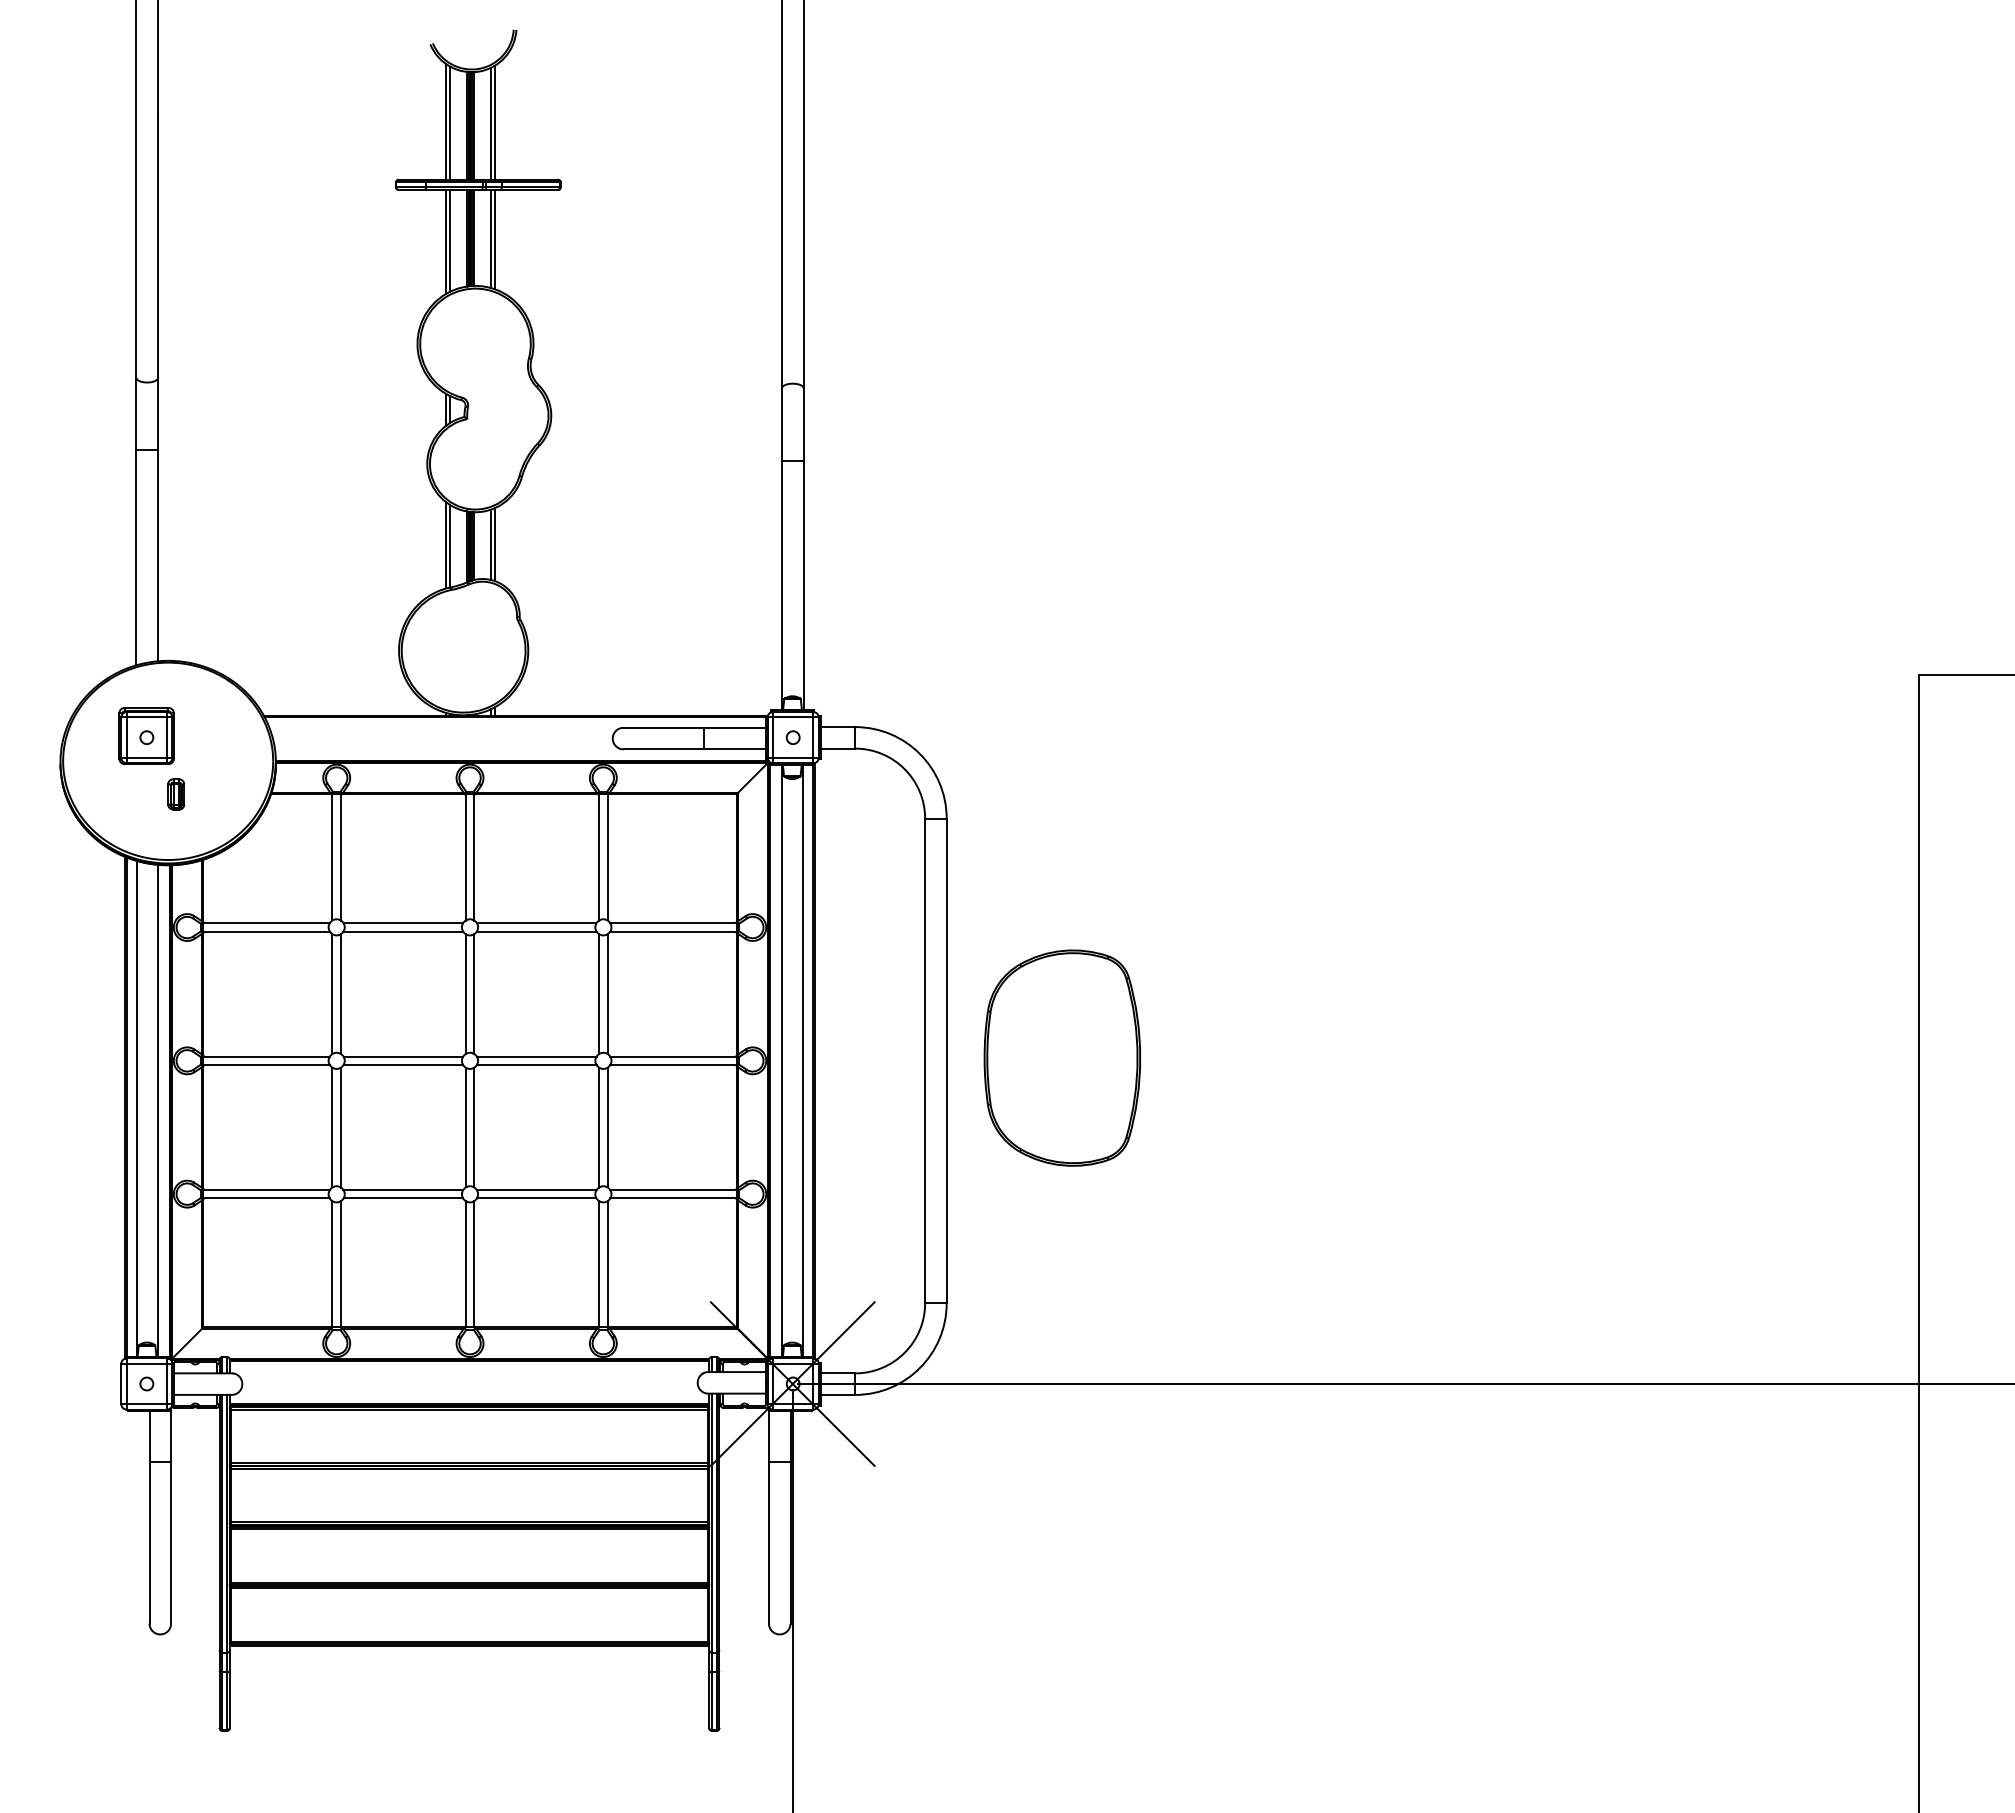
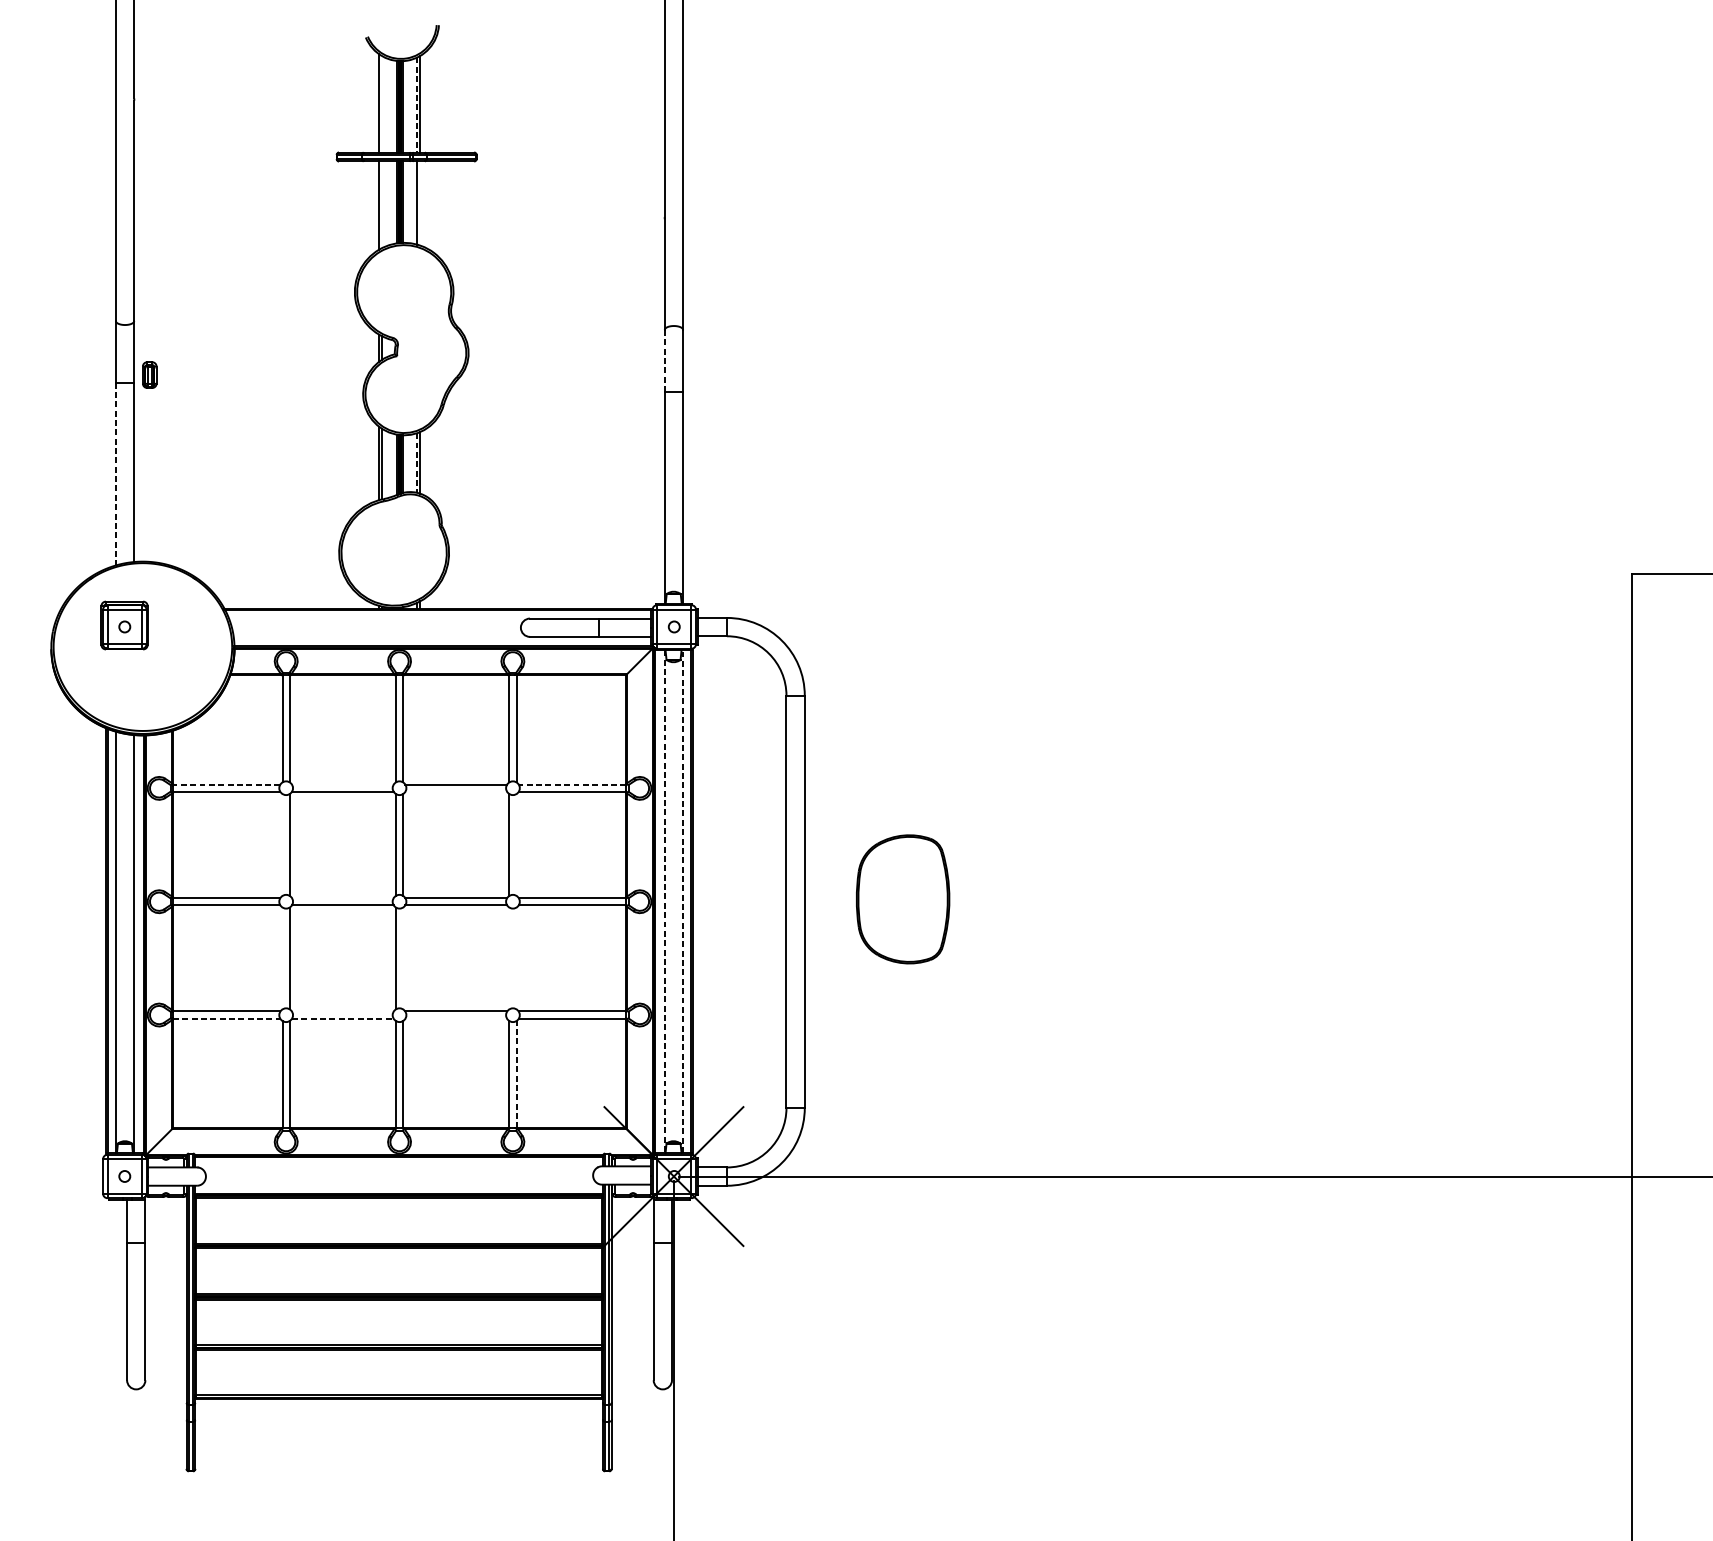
line: (449, 122) -> (382, 103), removed
line: (490, 123) -> (416, 104), solid -> dashed
line: (494, 239) -> (420, 203), removed
line: (449, 240) -> (382, 204), removed
line: (782, 425) -> (665, 361), solid -> dashed
line: (490, 545) -> (416, 463), solid -> dashed
line: (136, 557) -> (115, 473), solid -> dashed
part: (176, 794) -> (149, 375), moved
line: (266, 923) -> (226, 784), solid -> dashed
line: (403, 923) -> (342, 784), removed
line: (673, 923) -> (572, 784), solid -> dashed
line: (536, 931) -> (456, 791), removed
line: (332, 993) -> (282, 844), removed
line: (607, 993) -> (516, 844), removed
line: (403, 1056) -> (342, 898), removed
part: (1061, 1057) -> (902, 898), size x0.7
line: (781, 1060) -> (664, 901), solid -> dashed
line: (803, 1060) -> (683, 901), solid -> dashed
line: (332, 1127) -> (282, 958), removed
line: (474, 1127) -> (403, 958), removed
line: (599, 1127) -> (509, 958), removed
line: (607, 1127) -> (516, 958), removed
line: (403, 1189) -> (342, 1011), removed
line: (267, 1198) -> (227, 1018), solid -> dashed
line: (403, 1198) -> (342, 1018), solid -> dashed
line: (536, 1198) -> (456, 1018), removed
line: (607, 1263) -> (516, 1074), solid -> dashed

